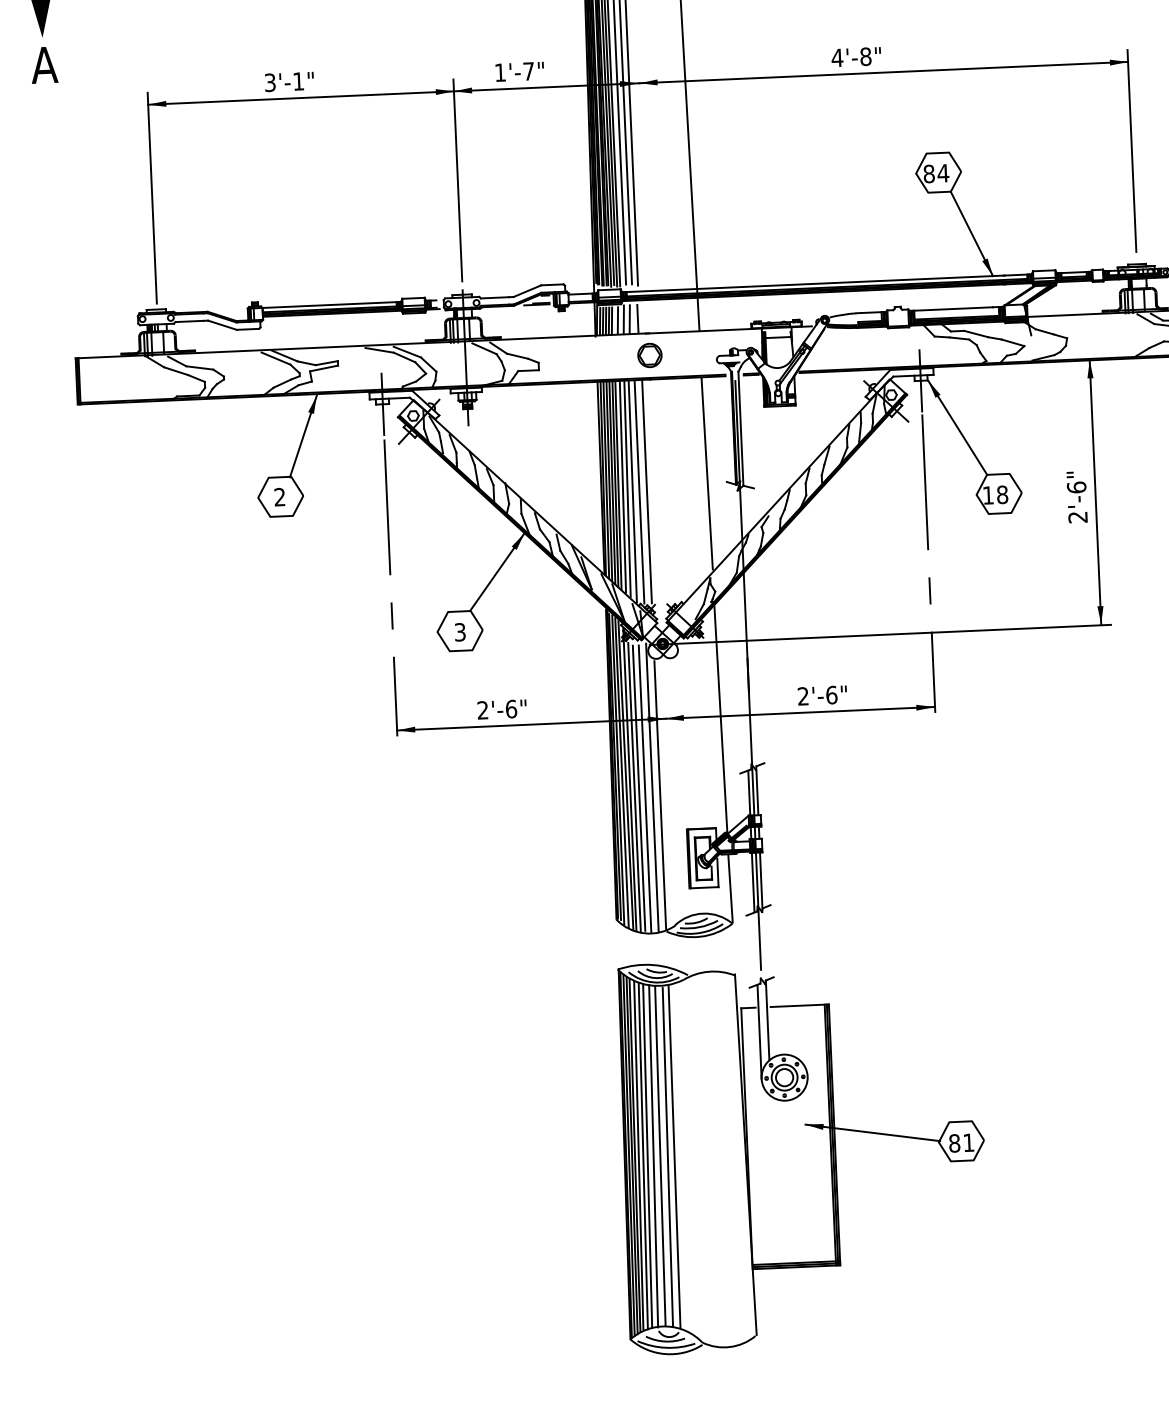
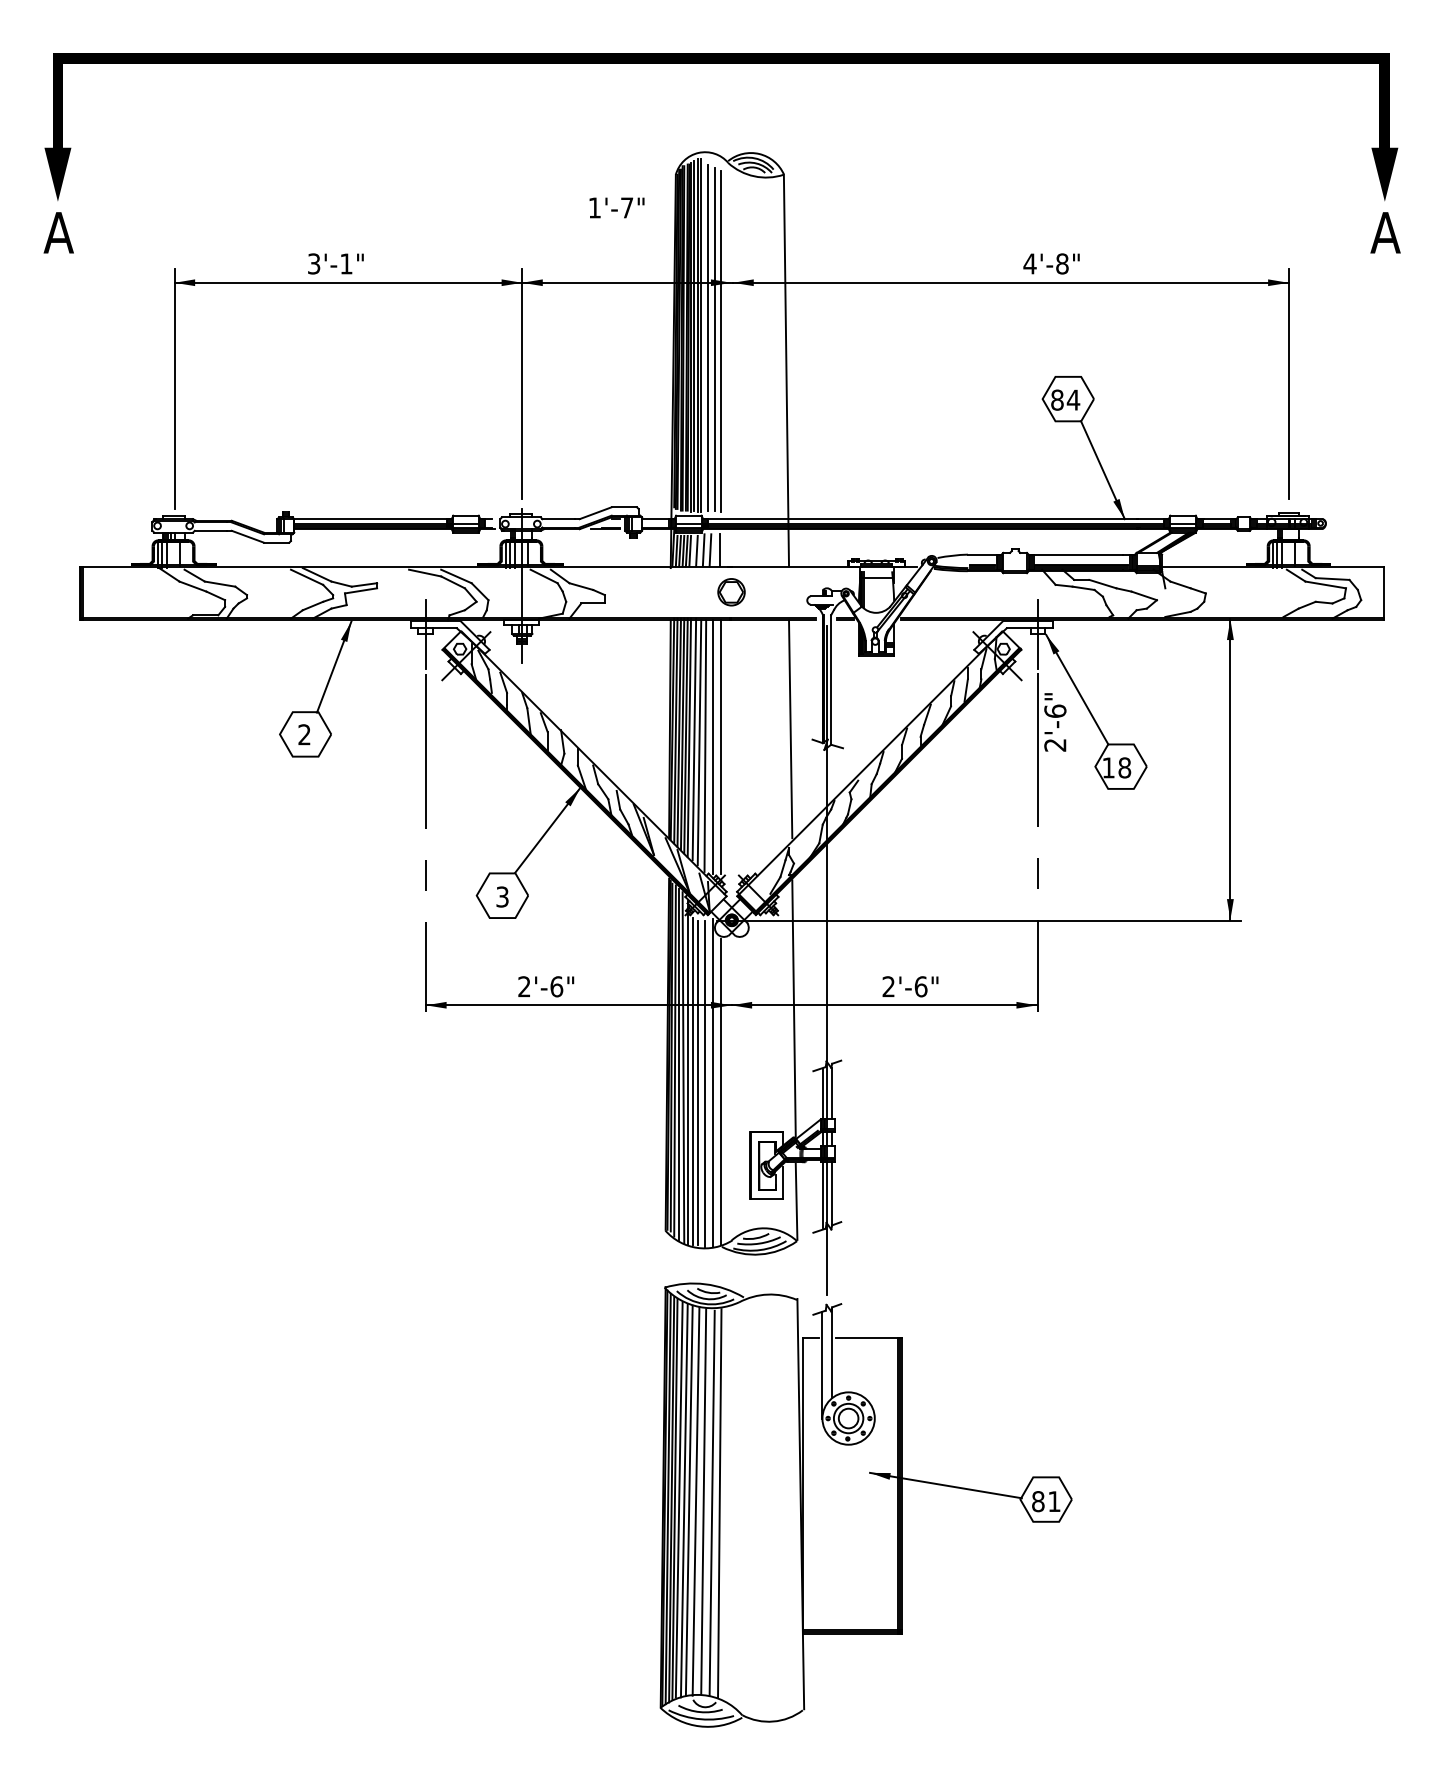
text: (856, 56) -> (1051, 263), moved
text: (519, 71) -> (616, 207), moved
text: (1077, 497) -> (1055, 722), moved

